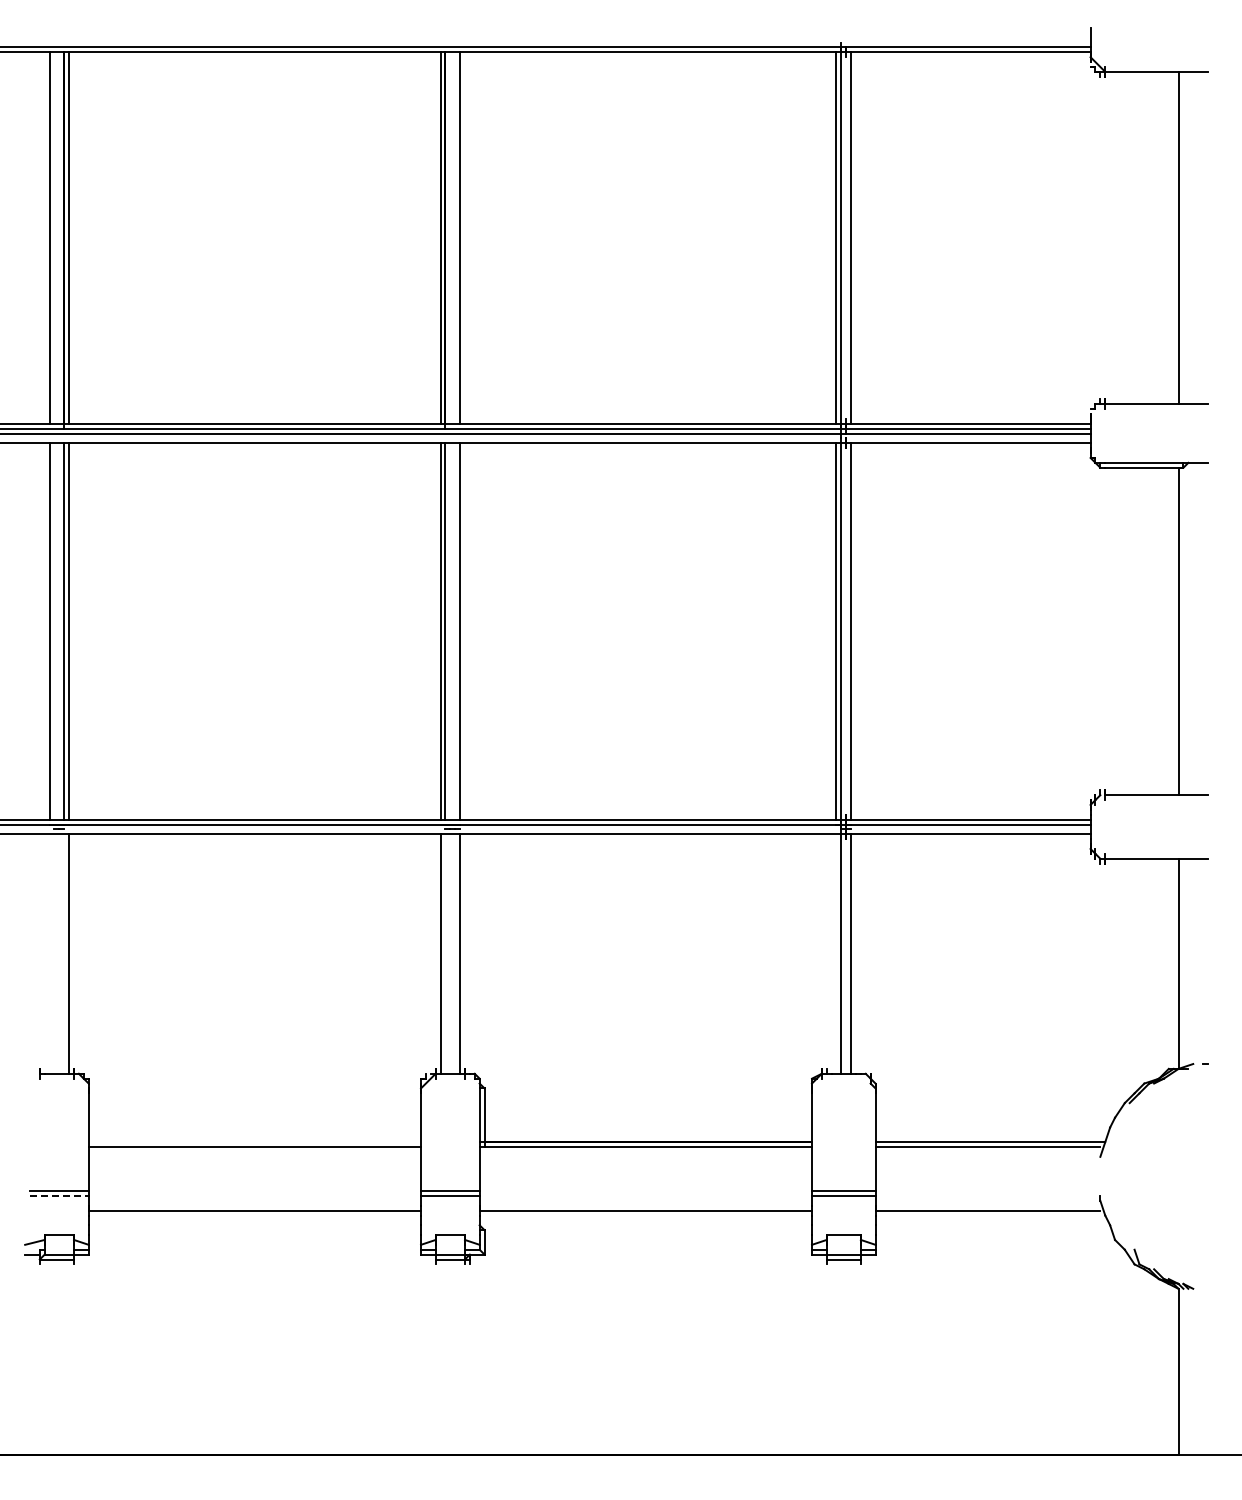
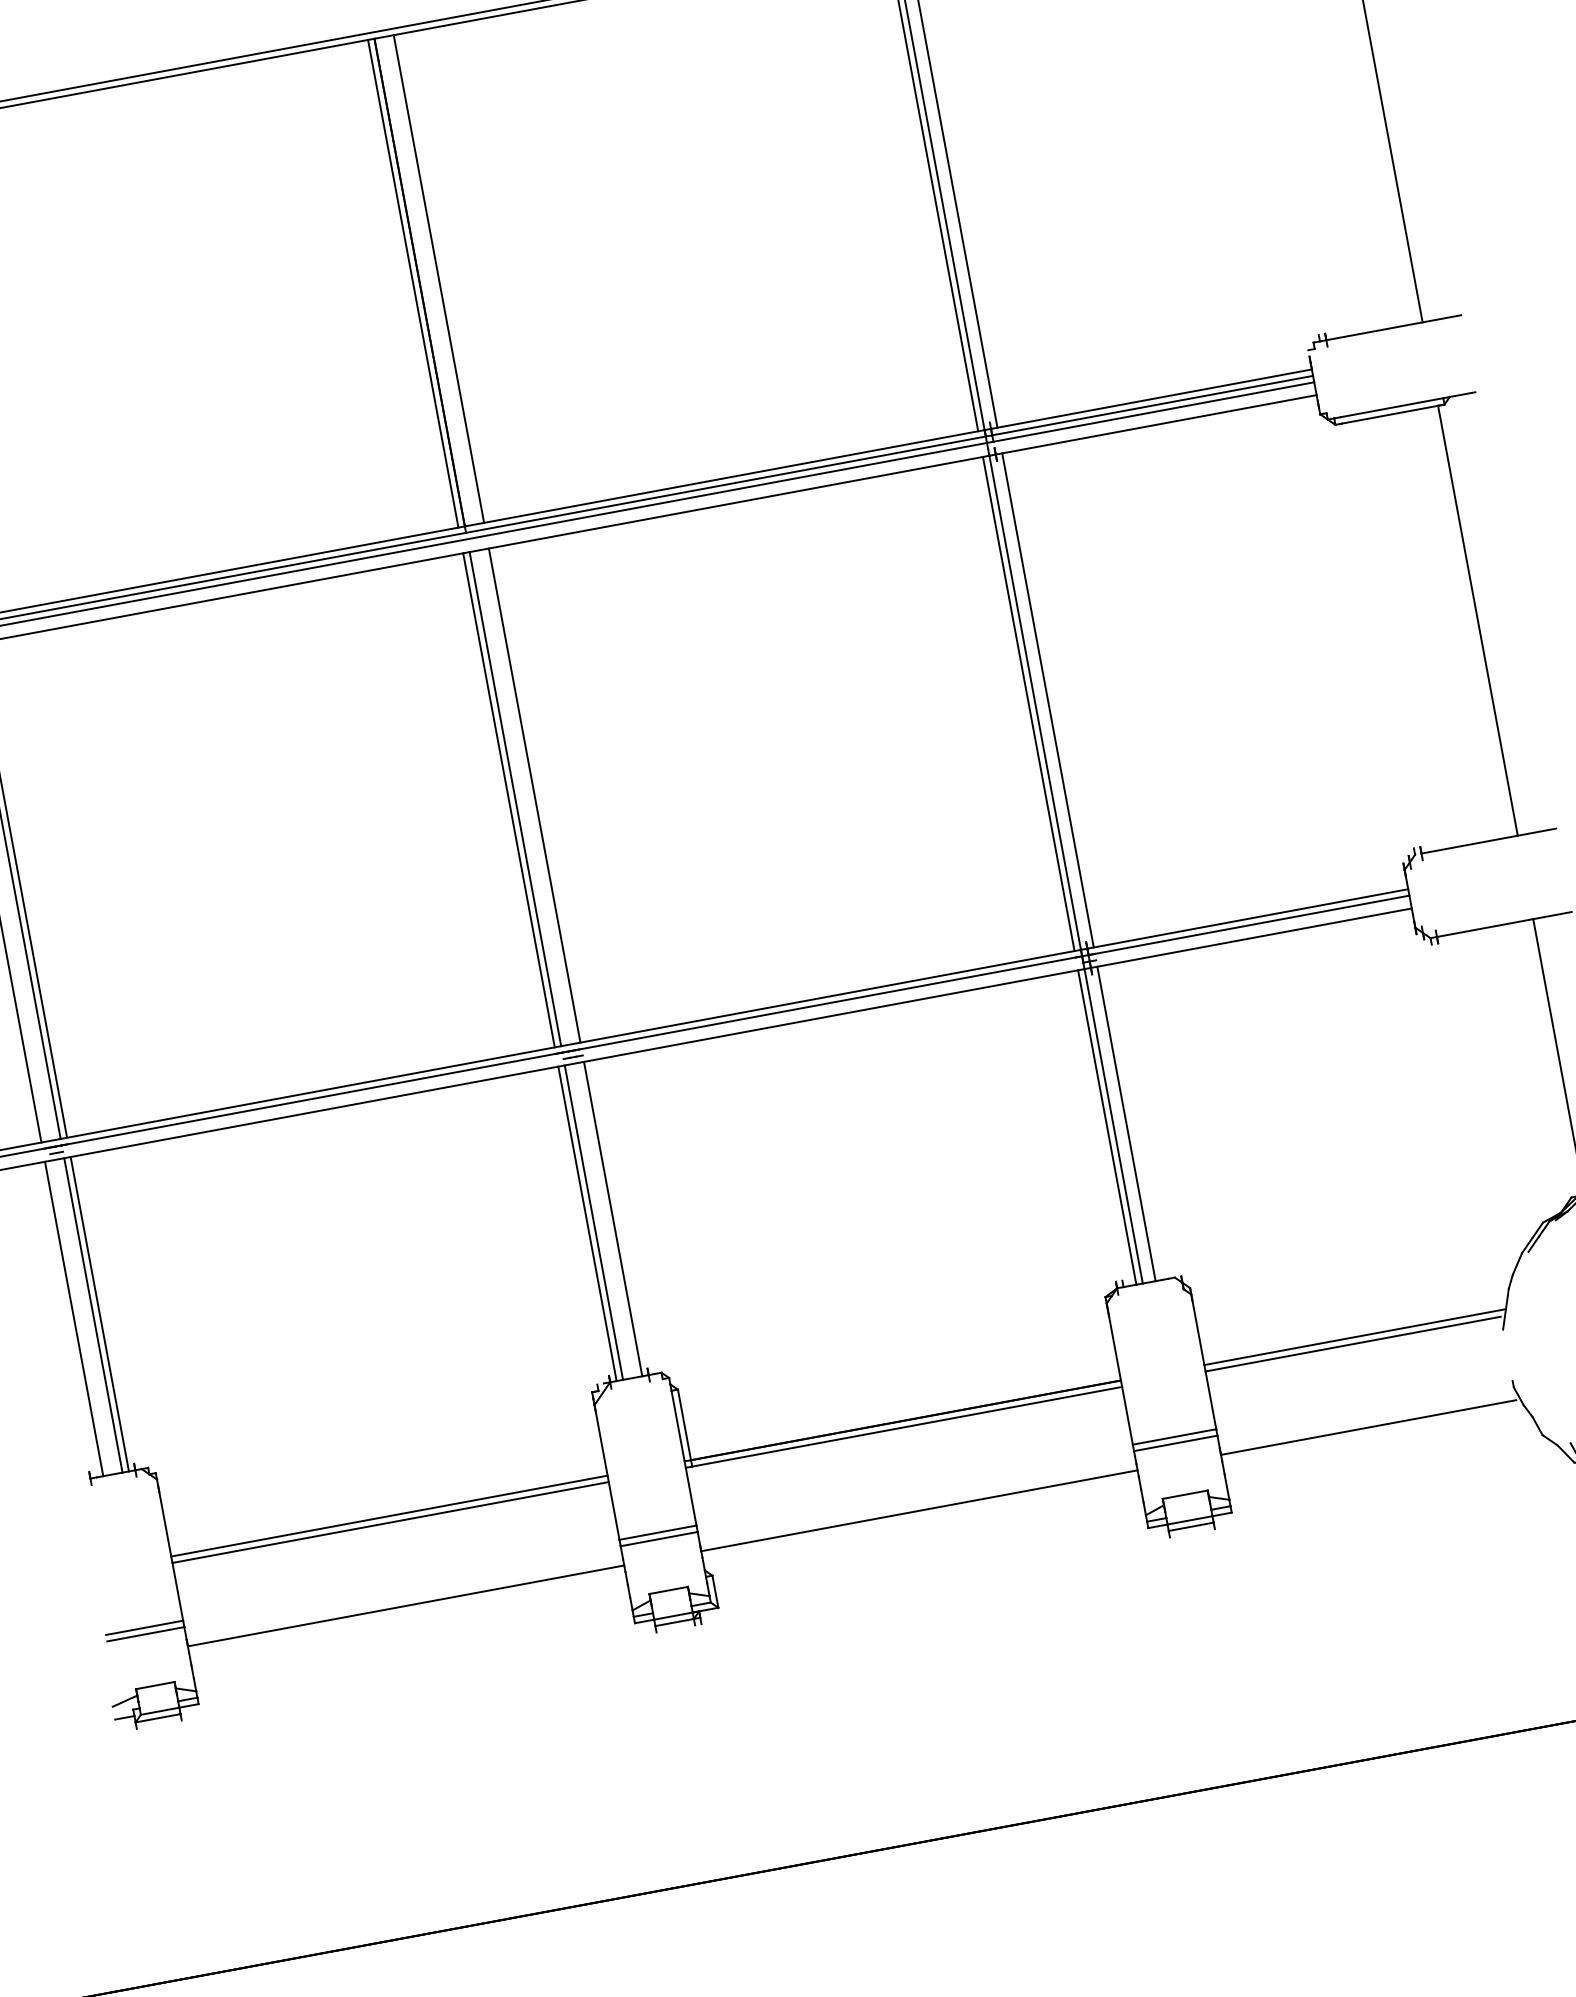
line: (49, 953) -> (73, 1318), added
line: (64, 953) -> (93, 1314), added
line: (445, 953) -> (593, 1221), added
line: (836, 953) -> (1107, 1126), added
line: (254, 1142) -> (389, 1516), added
line: (59, 1195) -> (145, 1633), dashed -> solid

